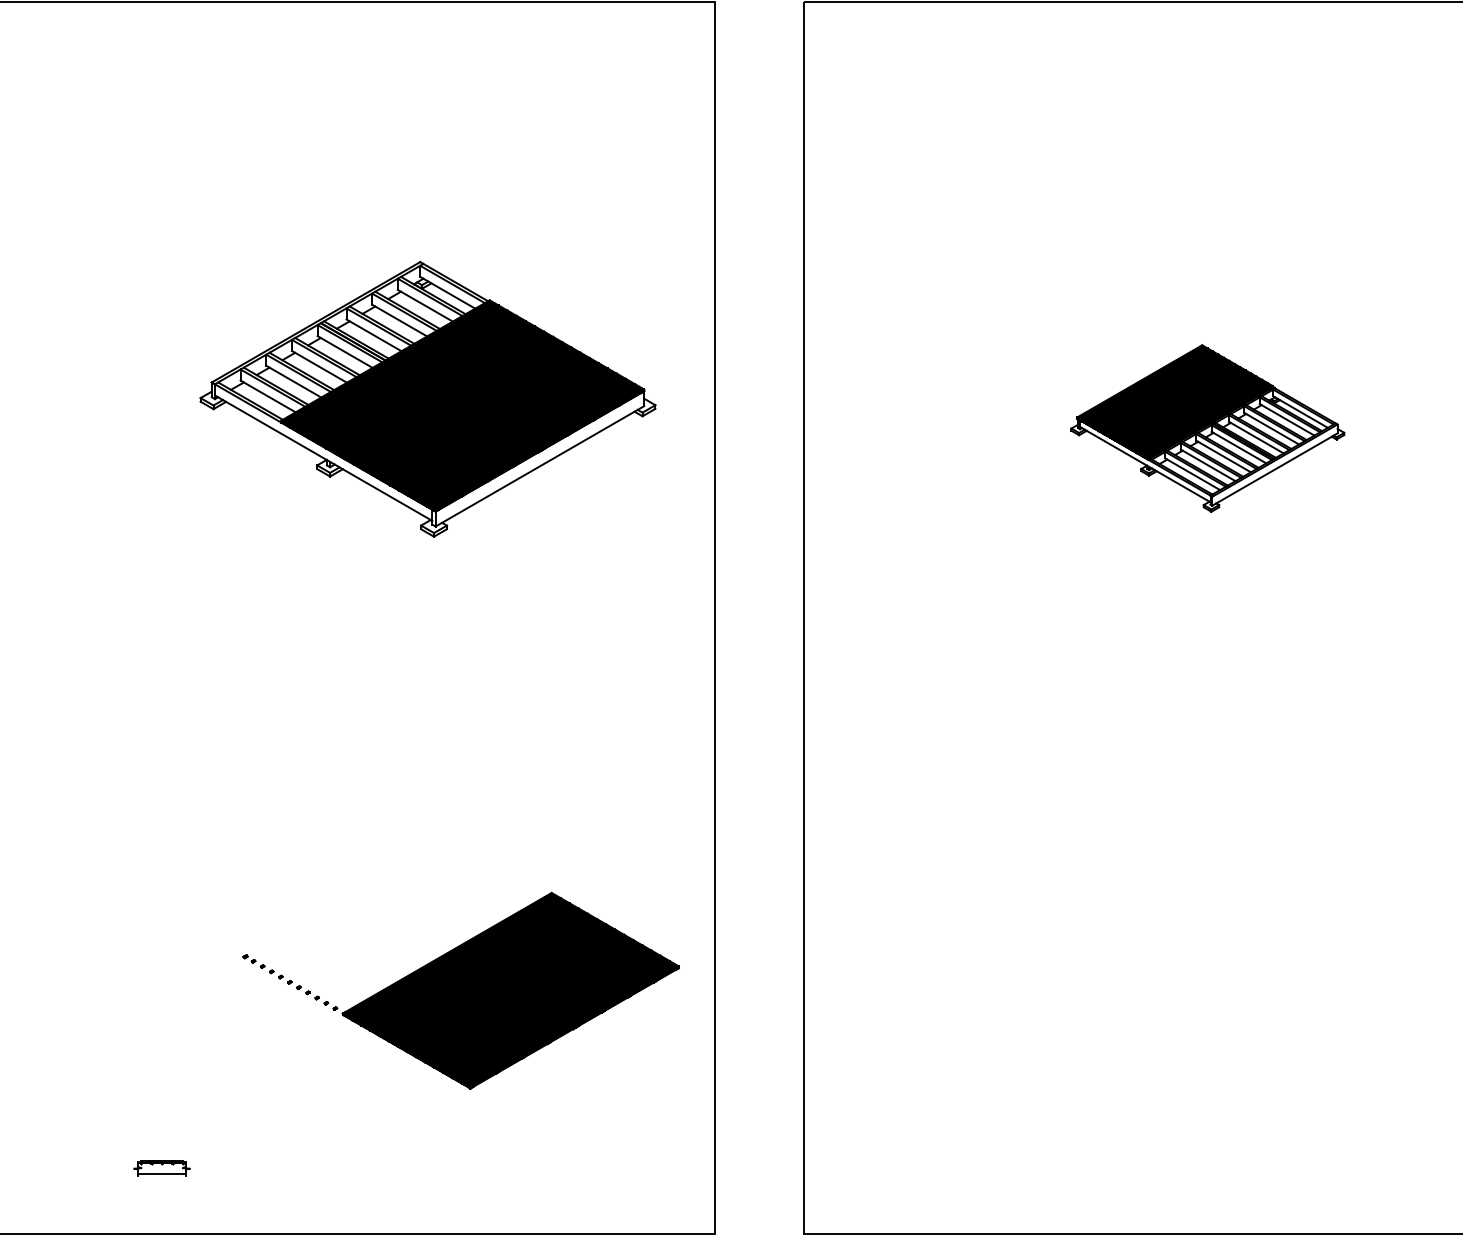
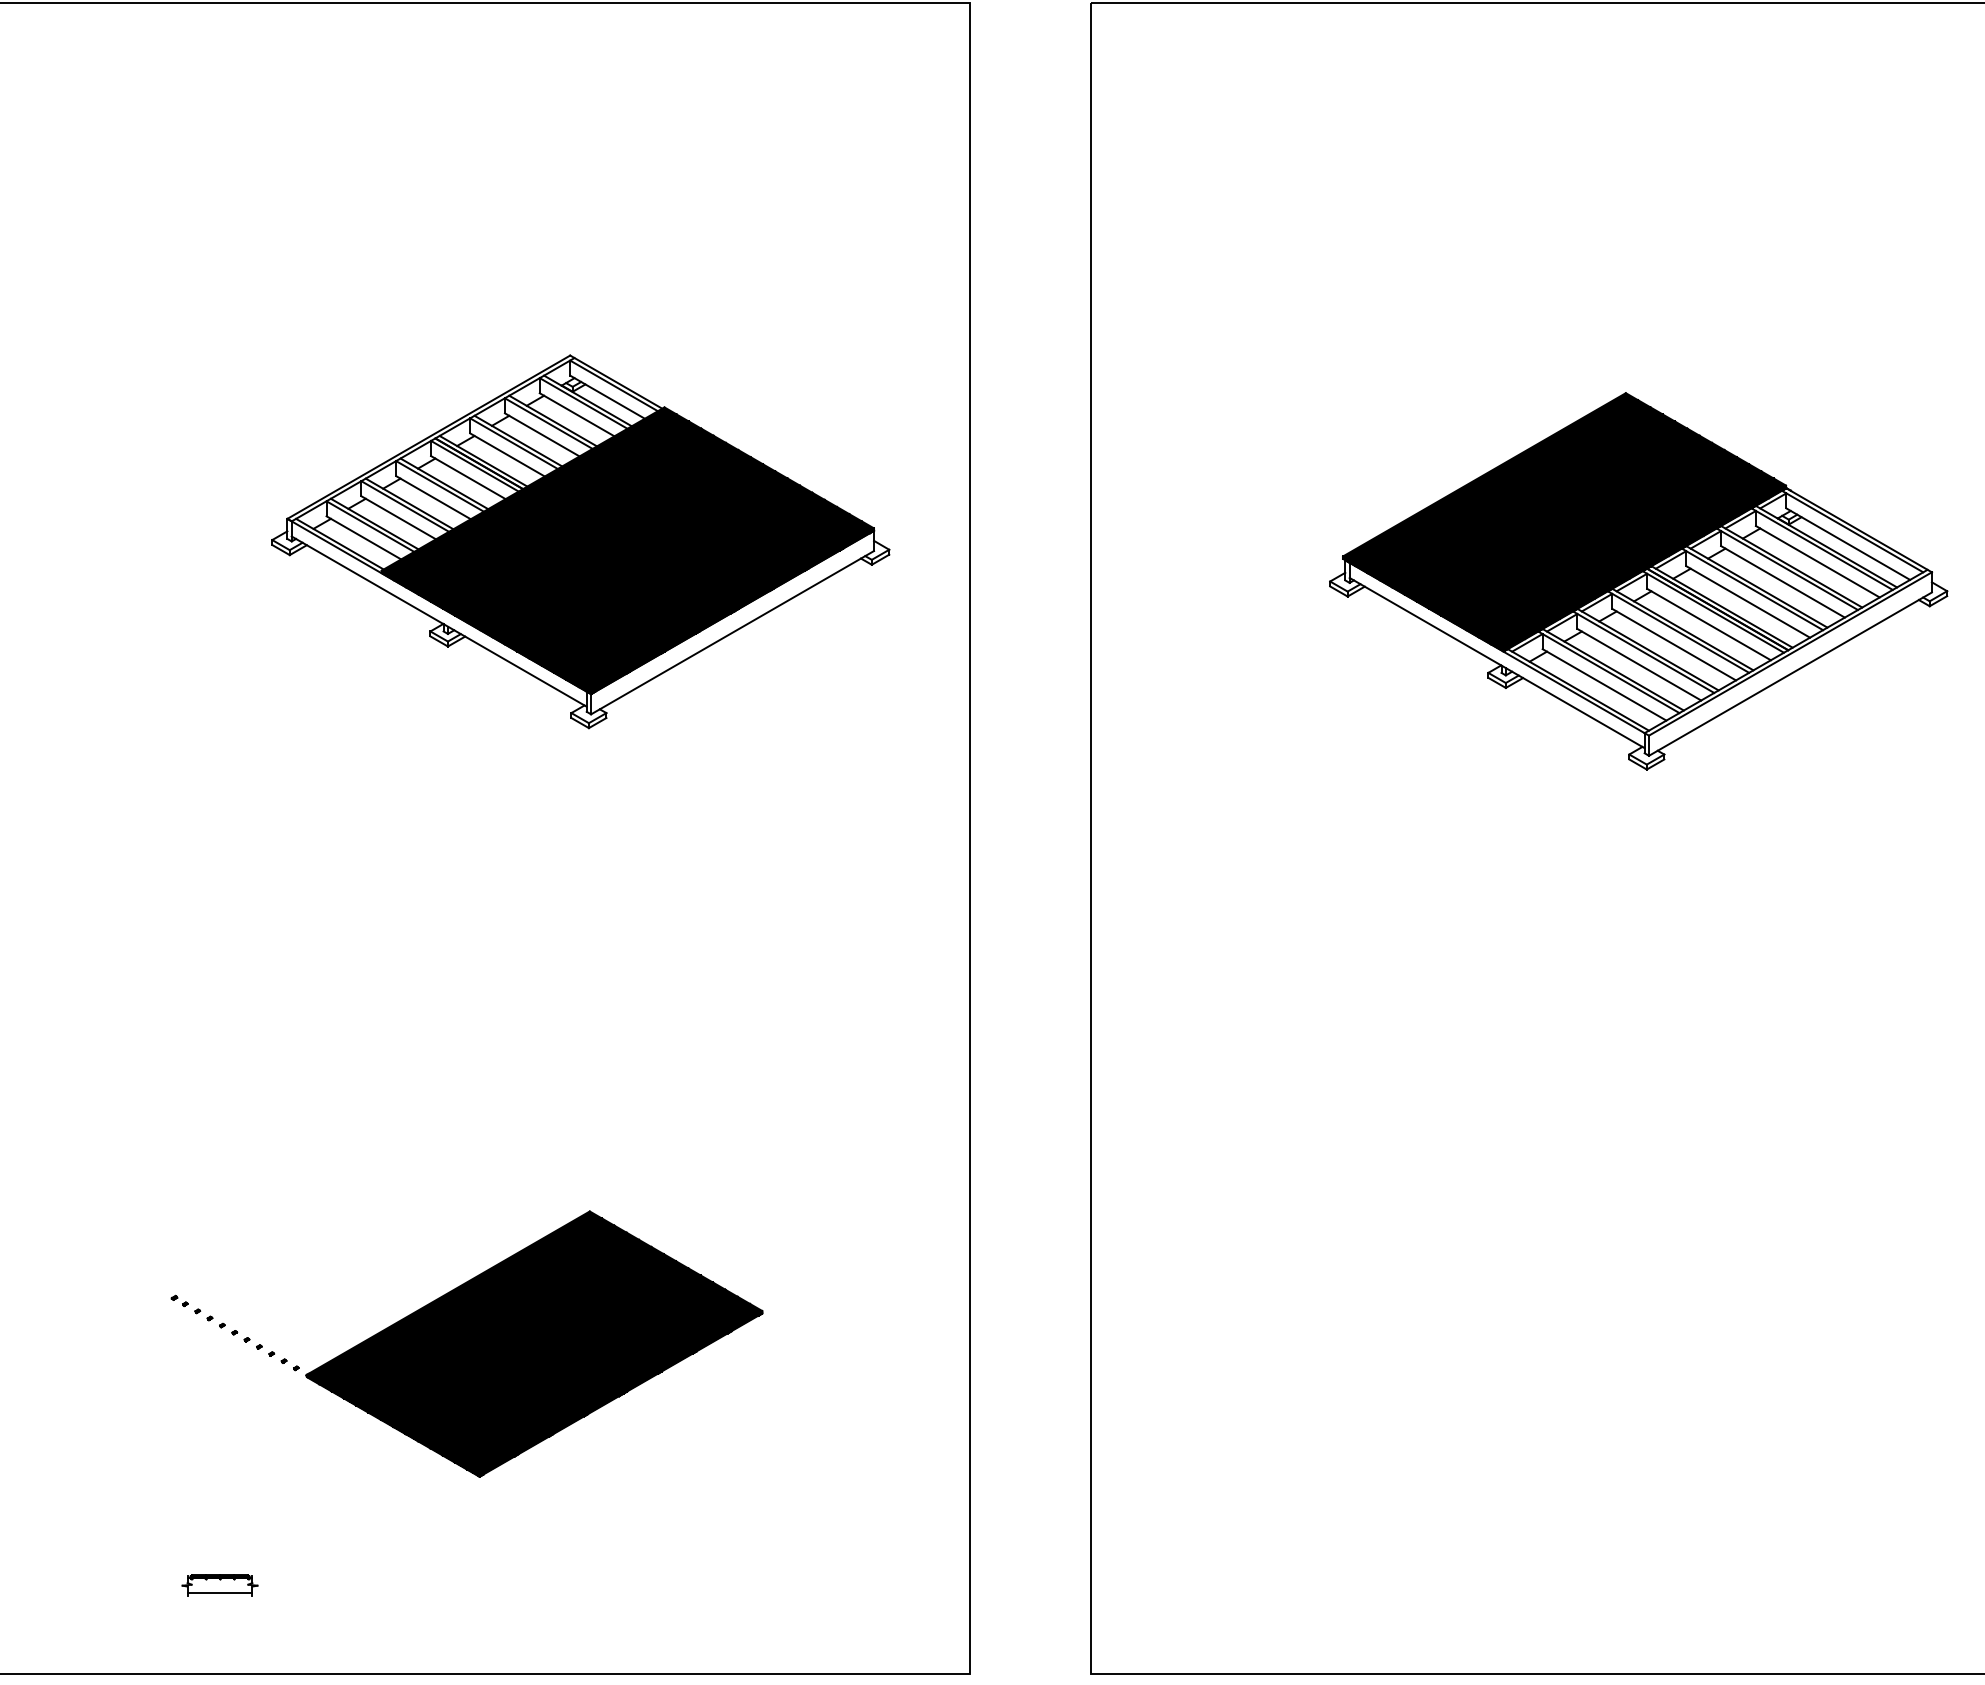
part: (1207, 428) -> (1638, 581), size x1.67
part: (460, 990) -> (466, 1343), moved

